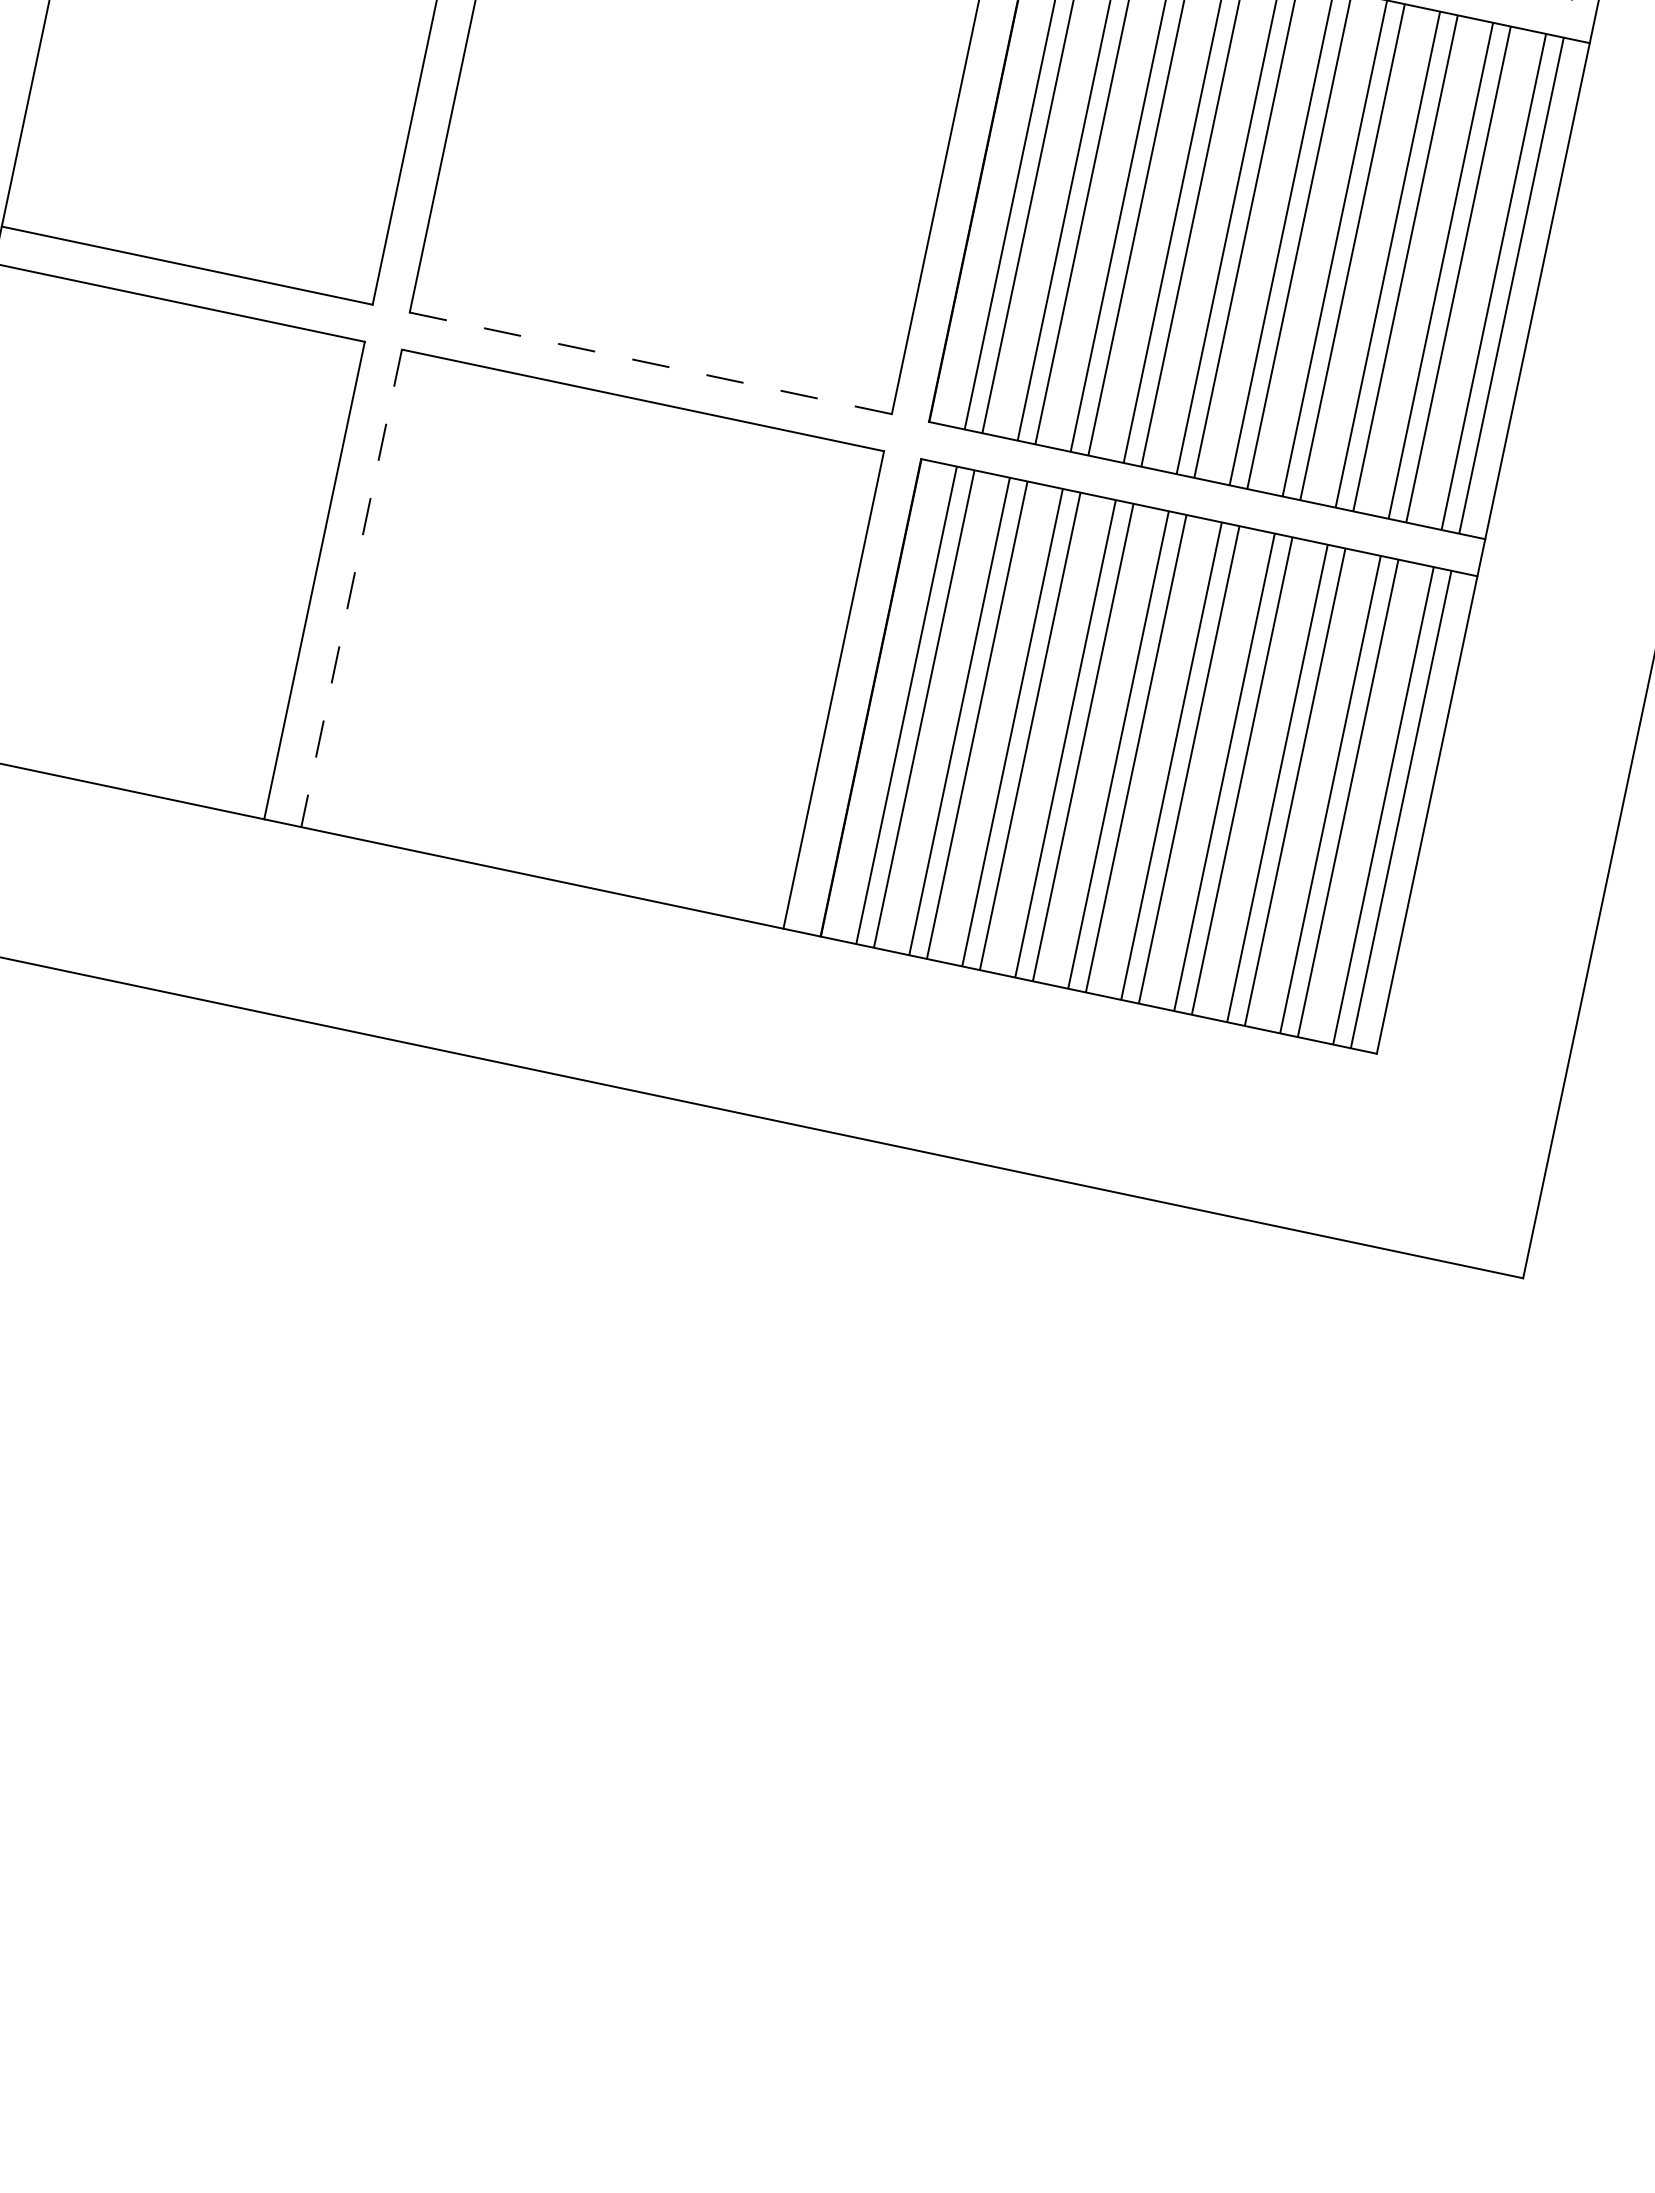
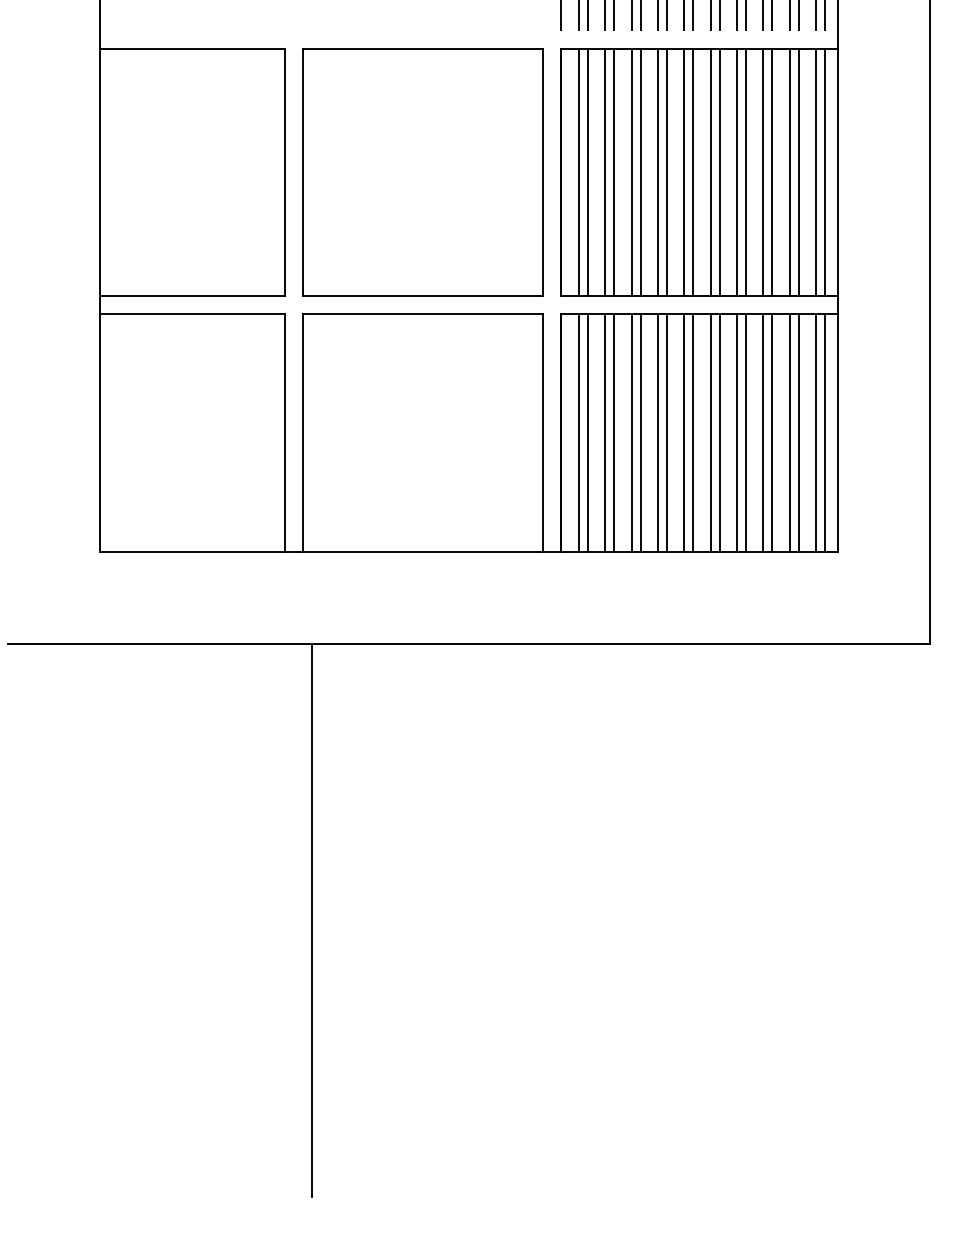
line: (650, 362) -> (422, 295), dashed -> solid
line: (352, 587) -> (303, 432), dashed -> solid
line: (164, 1570) -> (312, 919), added

